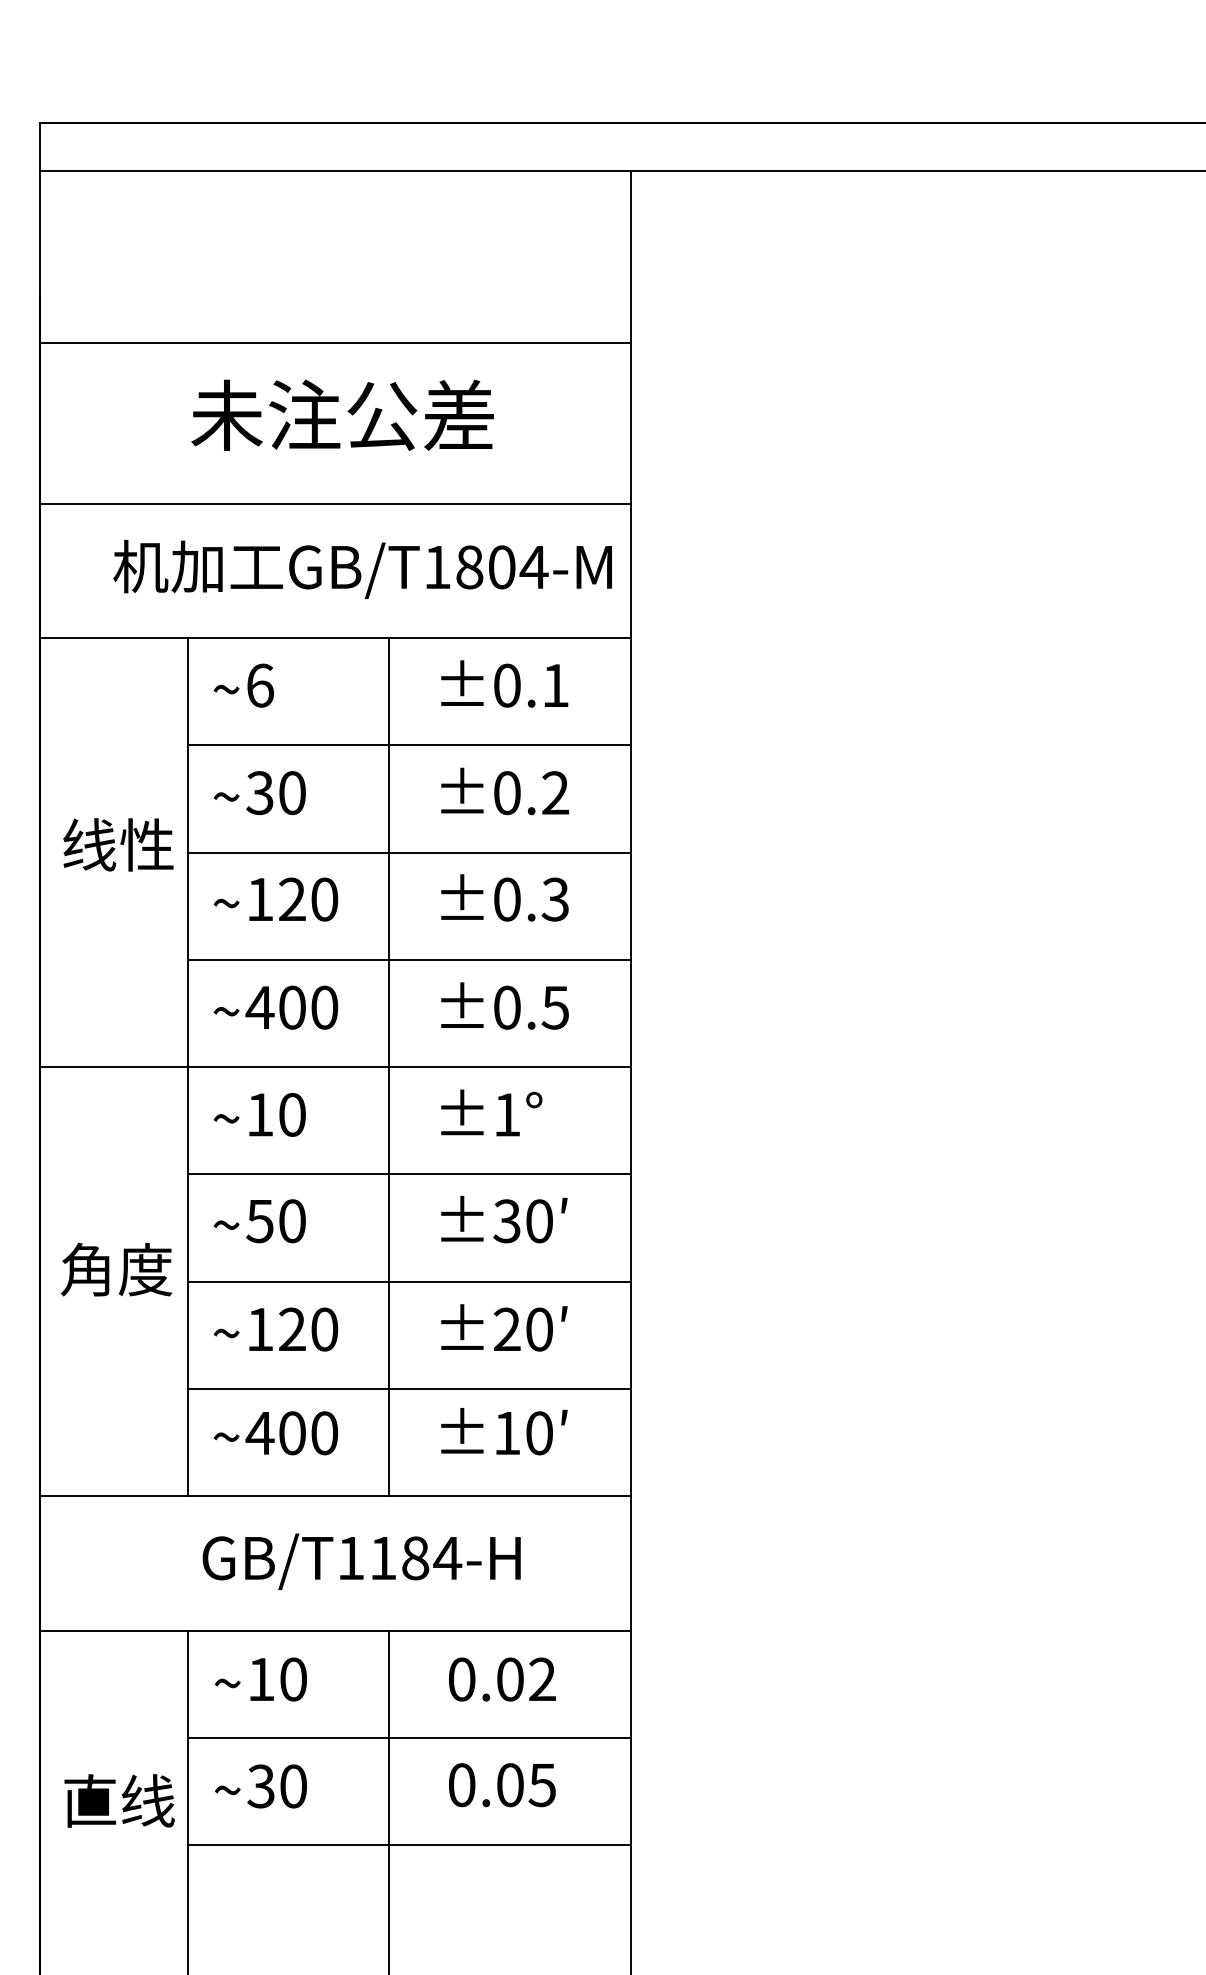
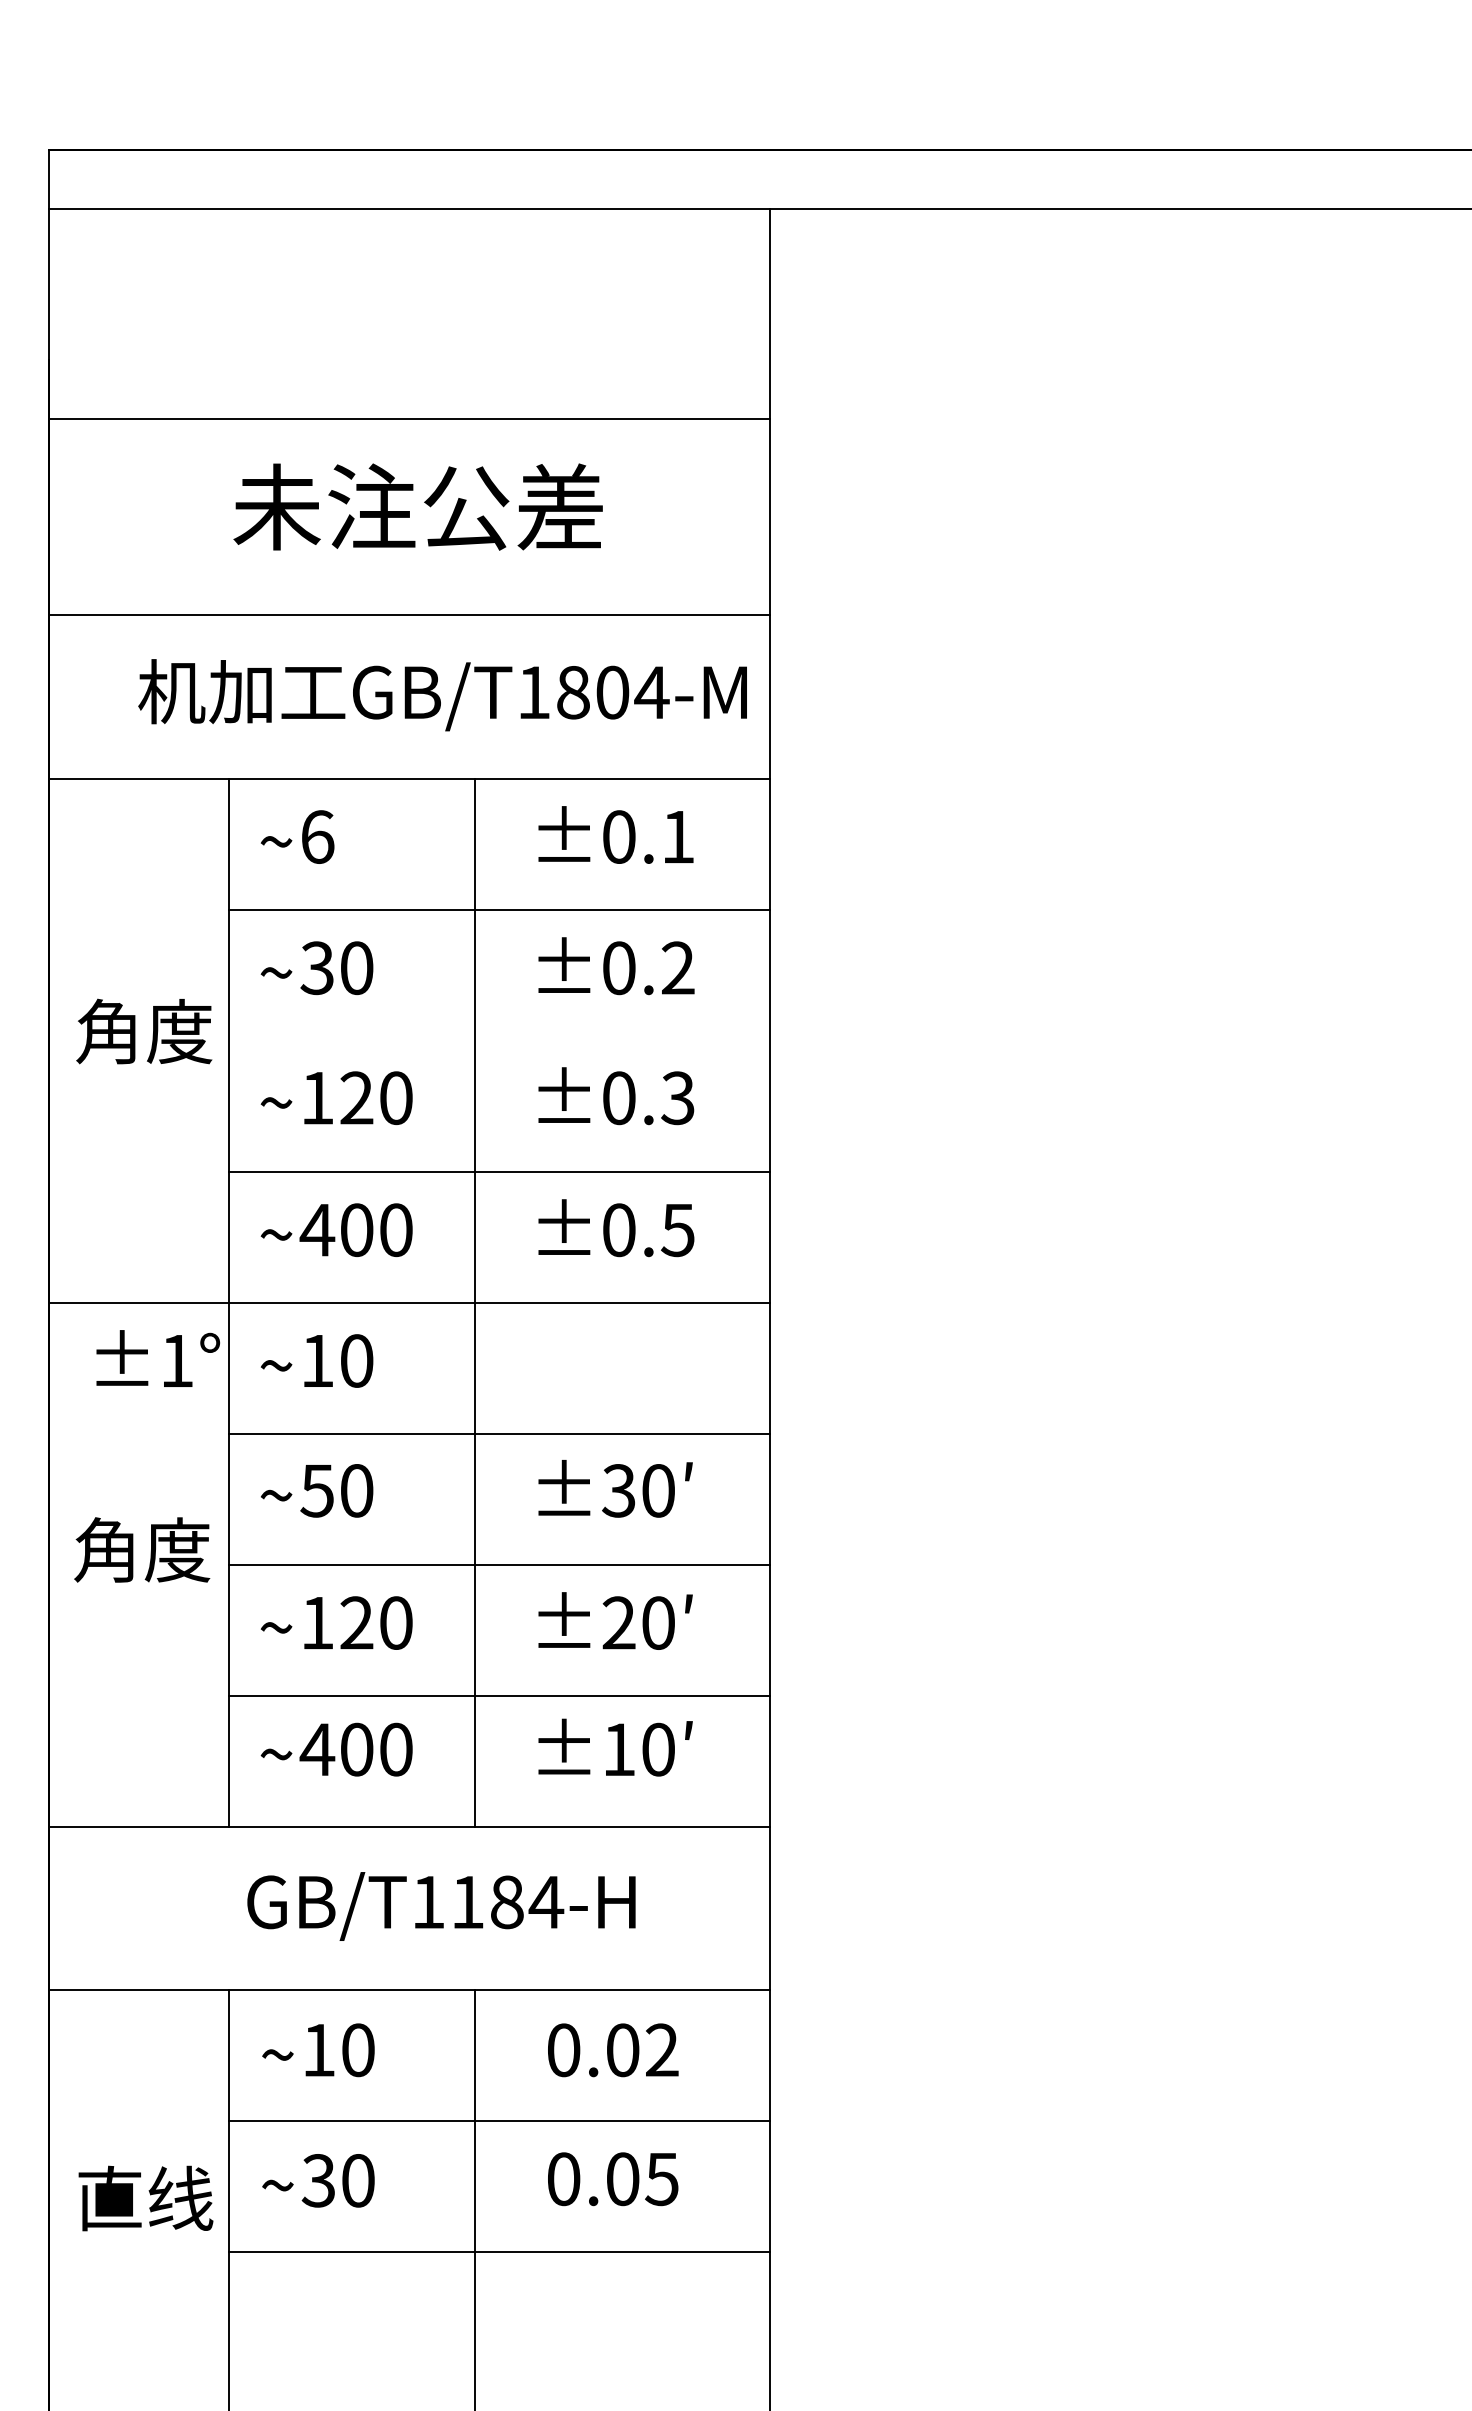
text: (118, 844) -> (144, 1031), 线性 -> 角度
line: (409, 852) -> (499, 1040), removed
text: (491, 1112) -> (158, 1358), moved

